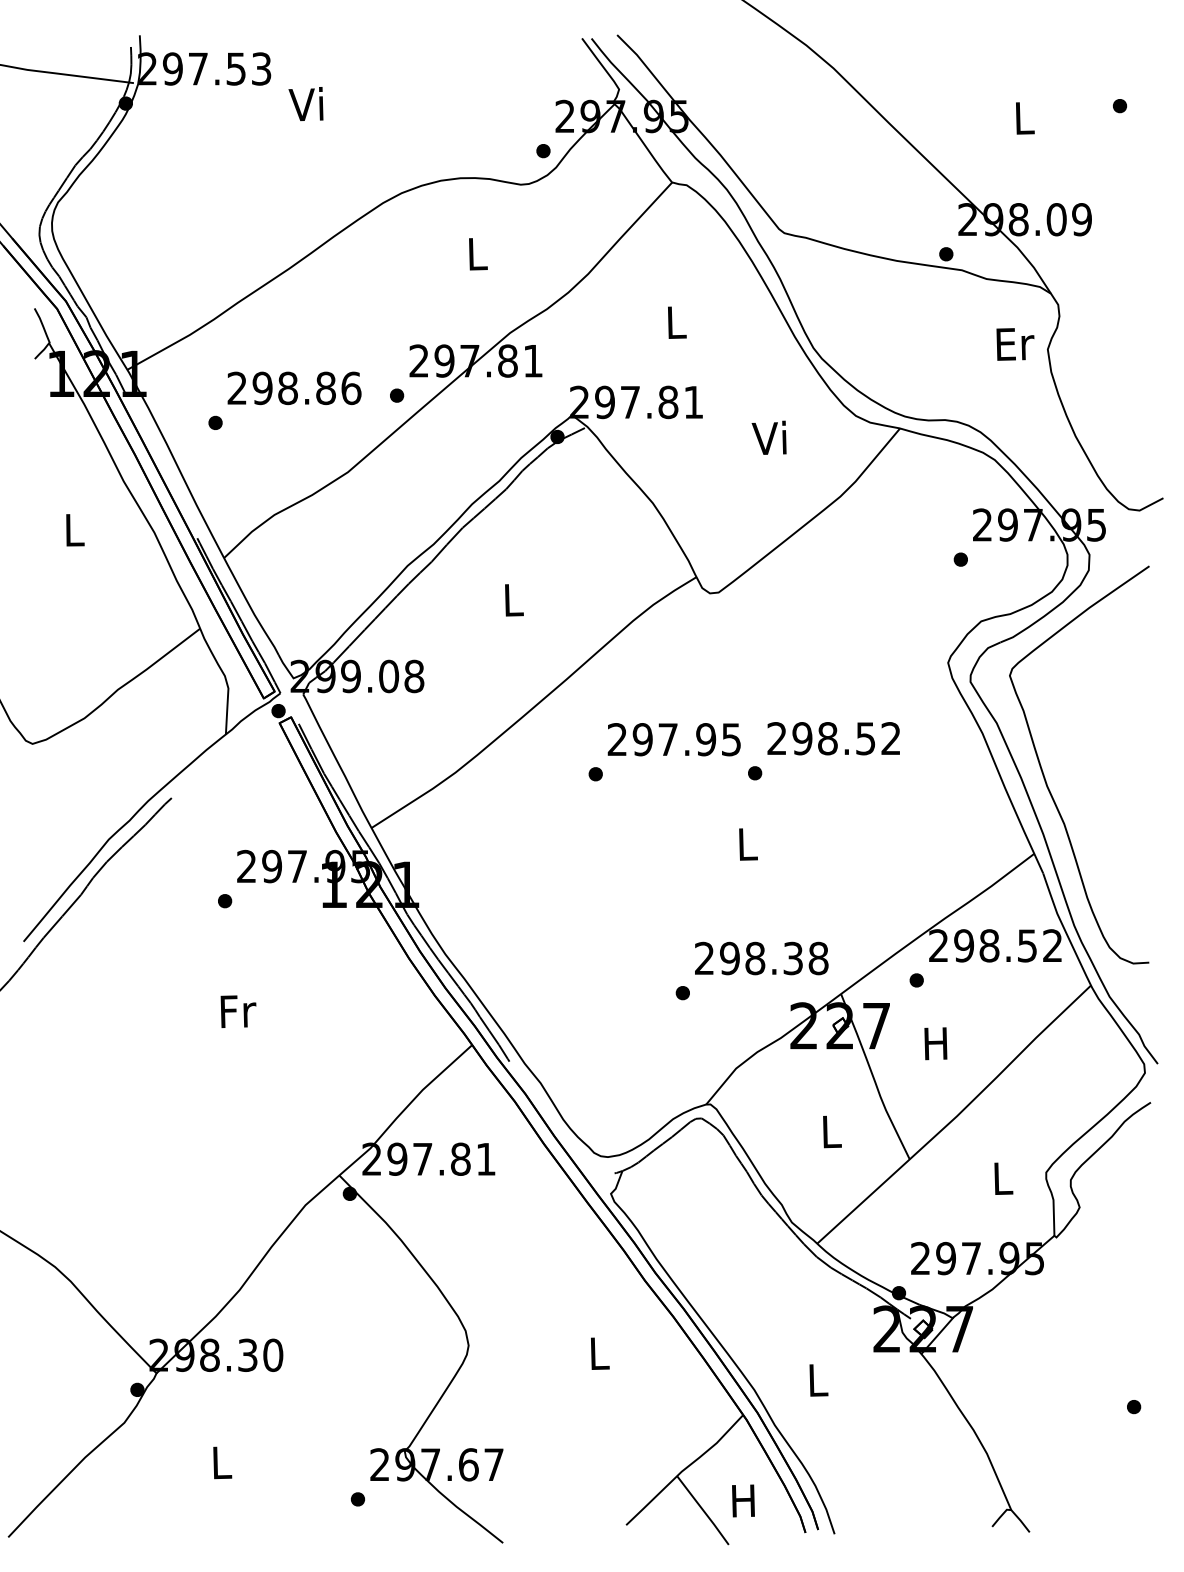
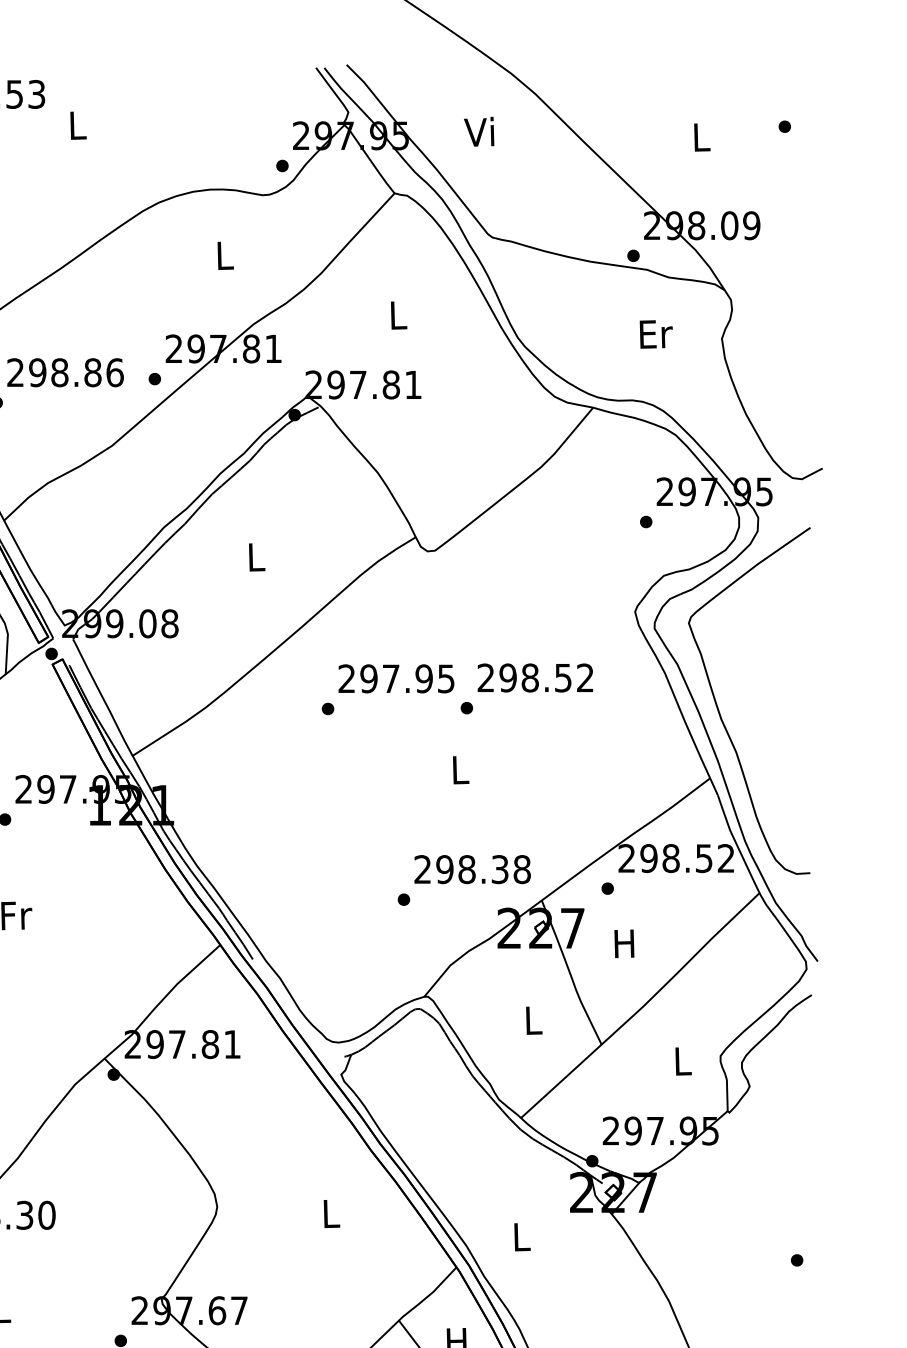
text: (305, 103) -> (75, 124), Vi -> L
text: (1015, 344) -> (656, 334), moved
text: (768, 437) -> (478, 131), moved

